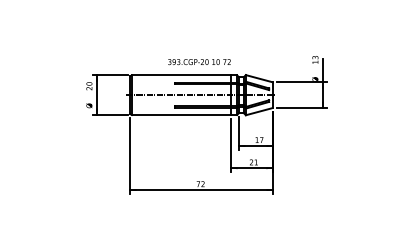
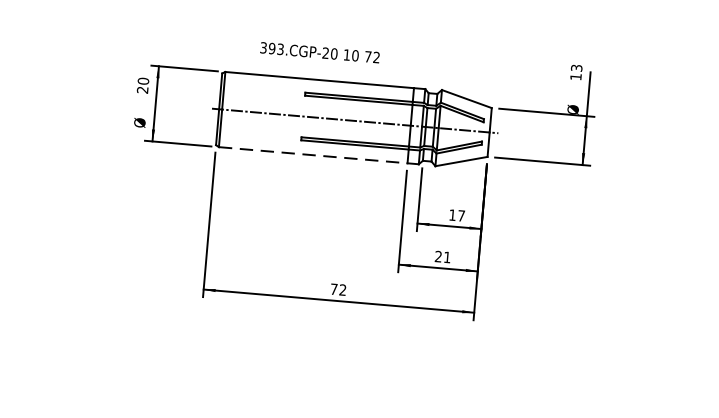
text: (199, 62) -> (320, 53), moved
line: (181, 114) -> (313, 154), solid -> dashed

